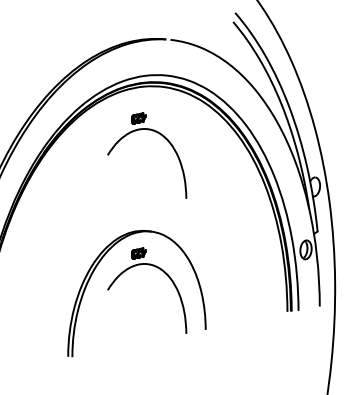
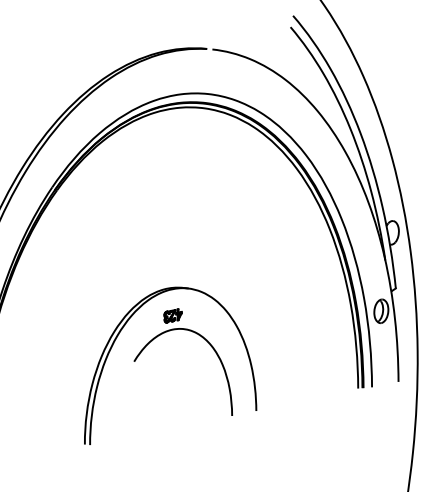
part: (160, 135) -> (199, 168), removed

